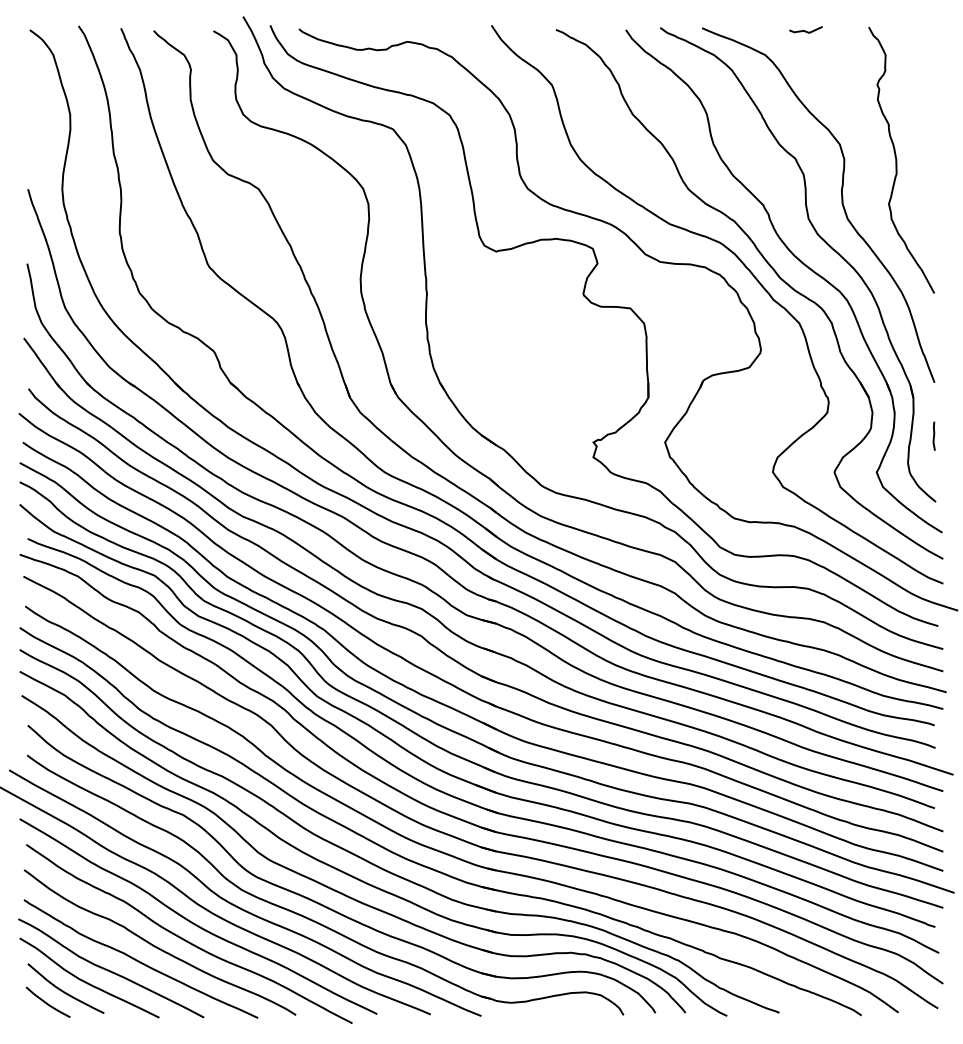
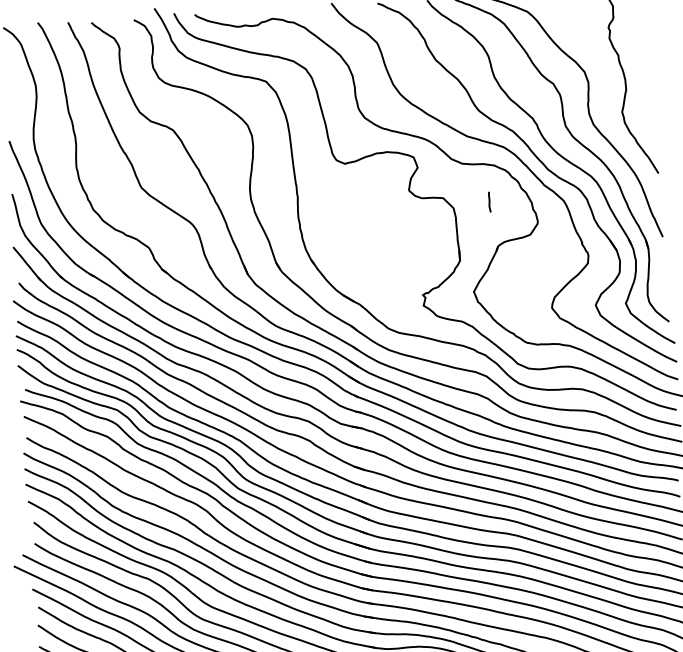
line: (933, 435) -> (489, 201), moved

